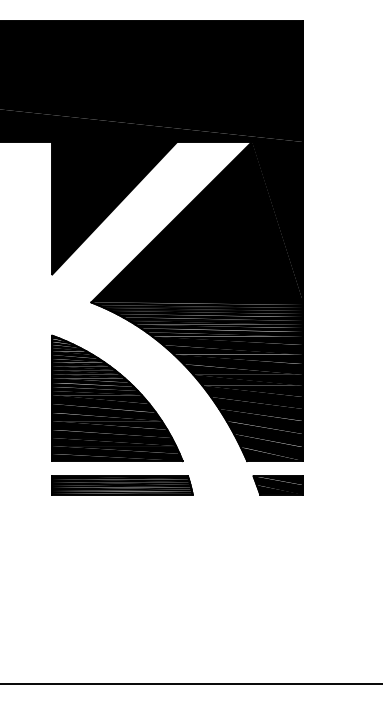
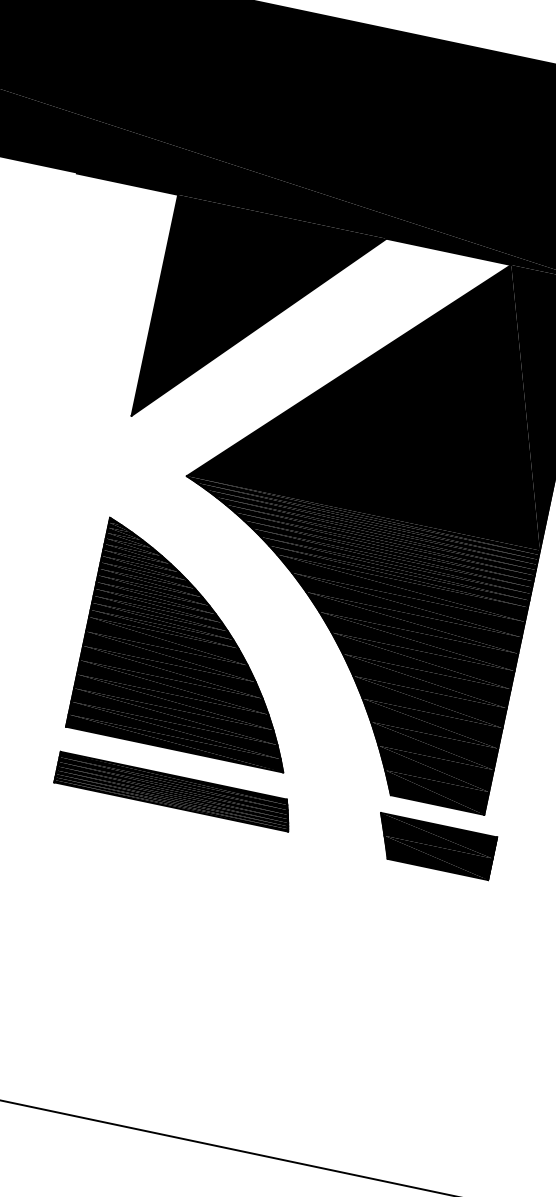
part: (277, 485) -> (432, 846), size x1.4

